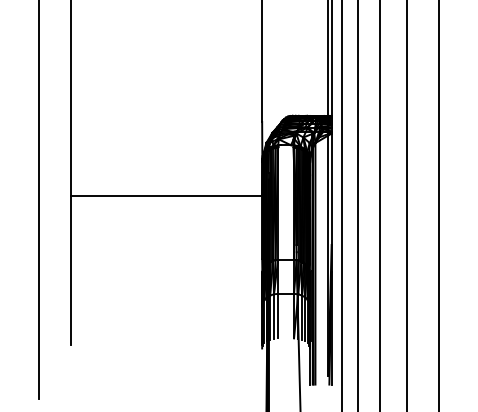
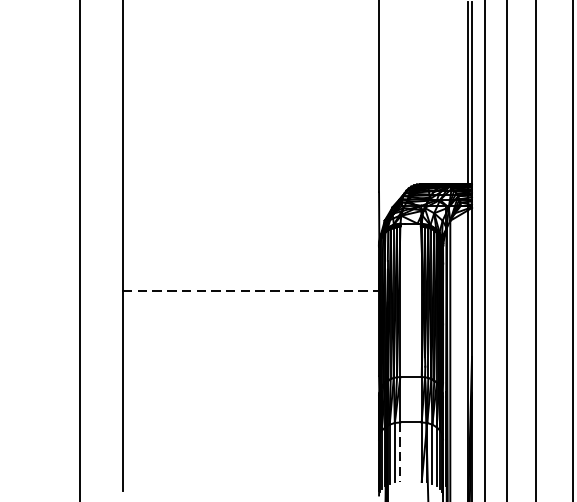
line: (166, 195) -> (251, 290), solid -> dashed
line: (278, 316) -> (400, 452), solid -> dashed

